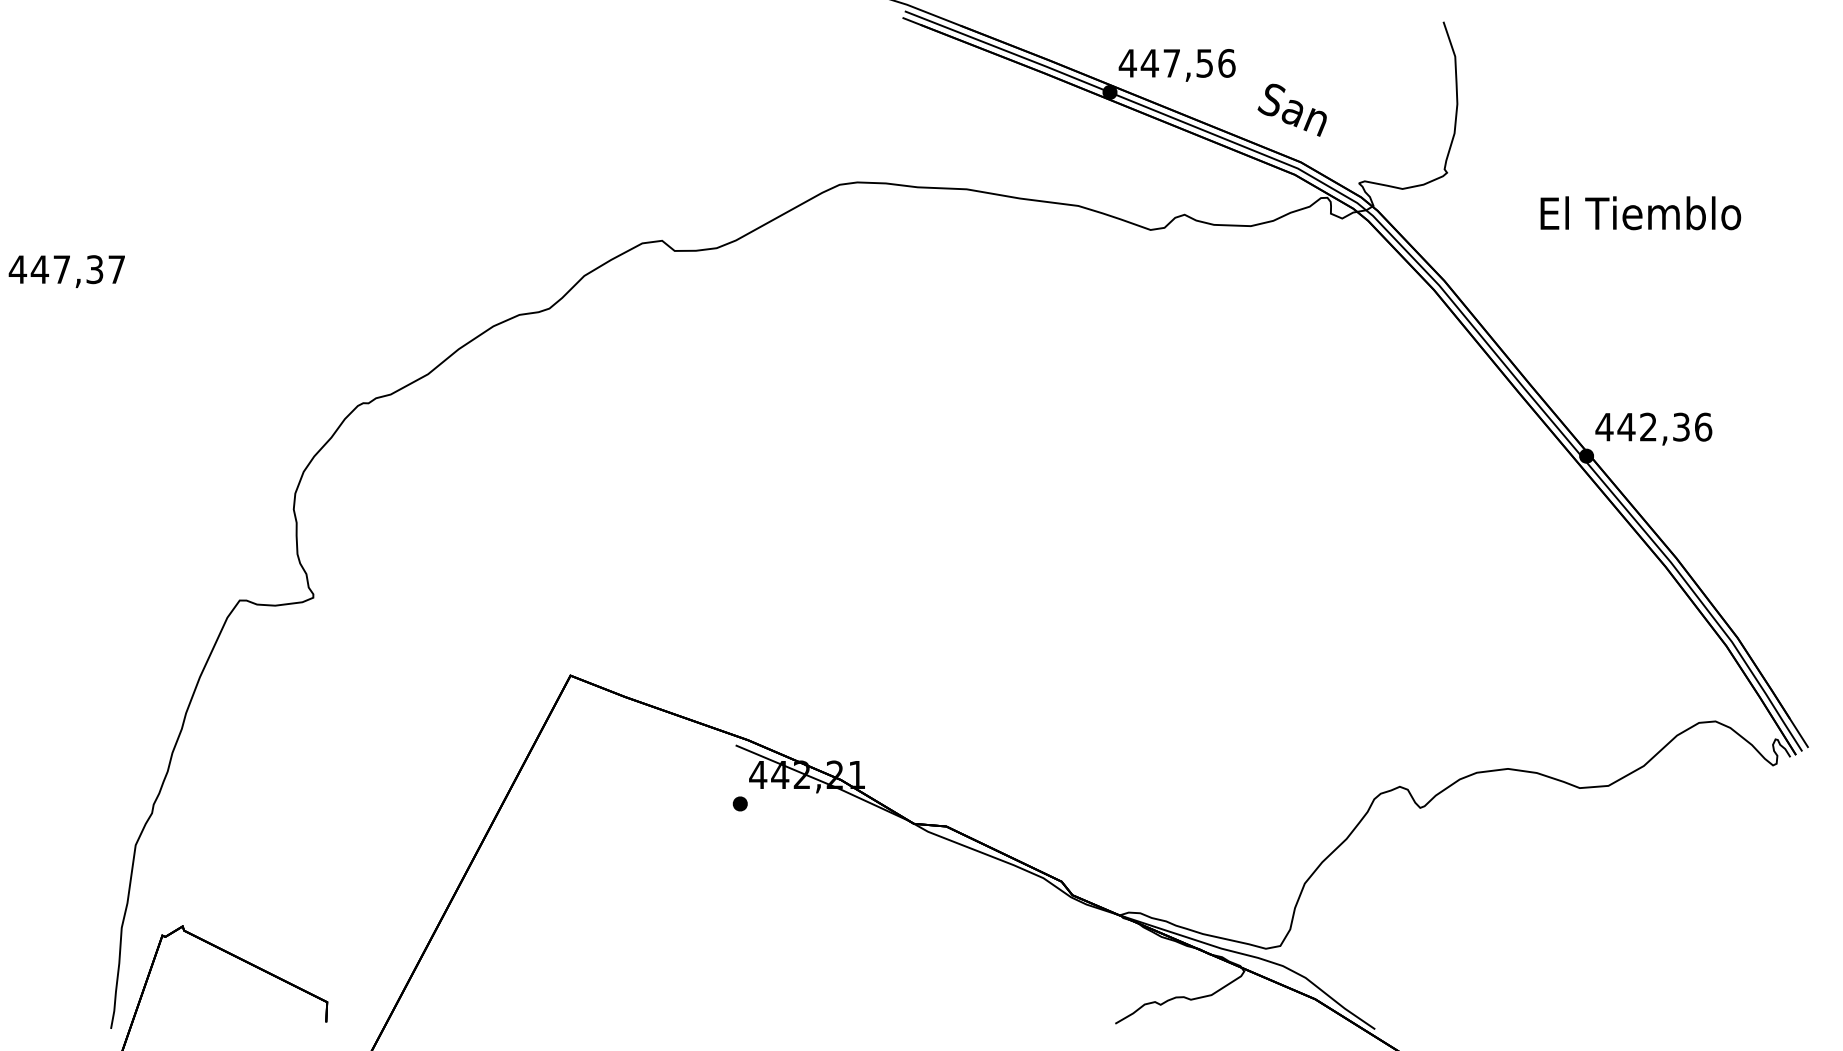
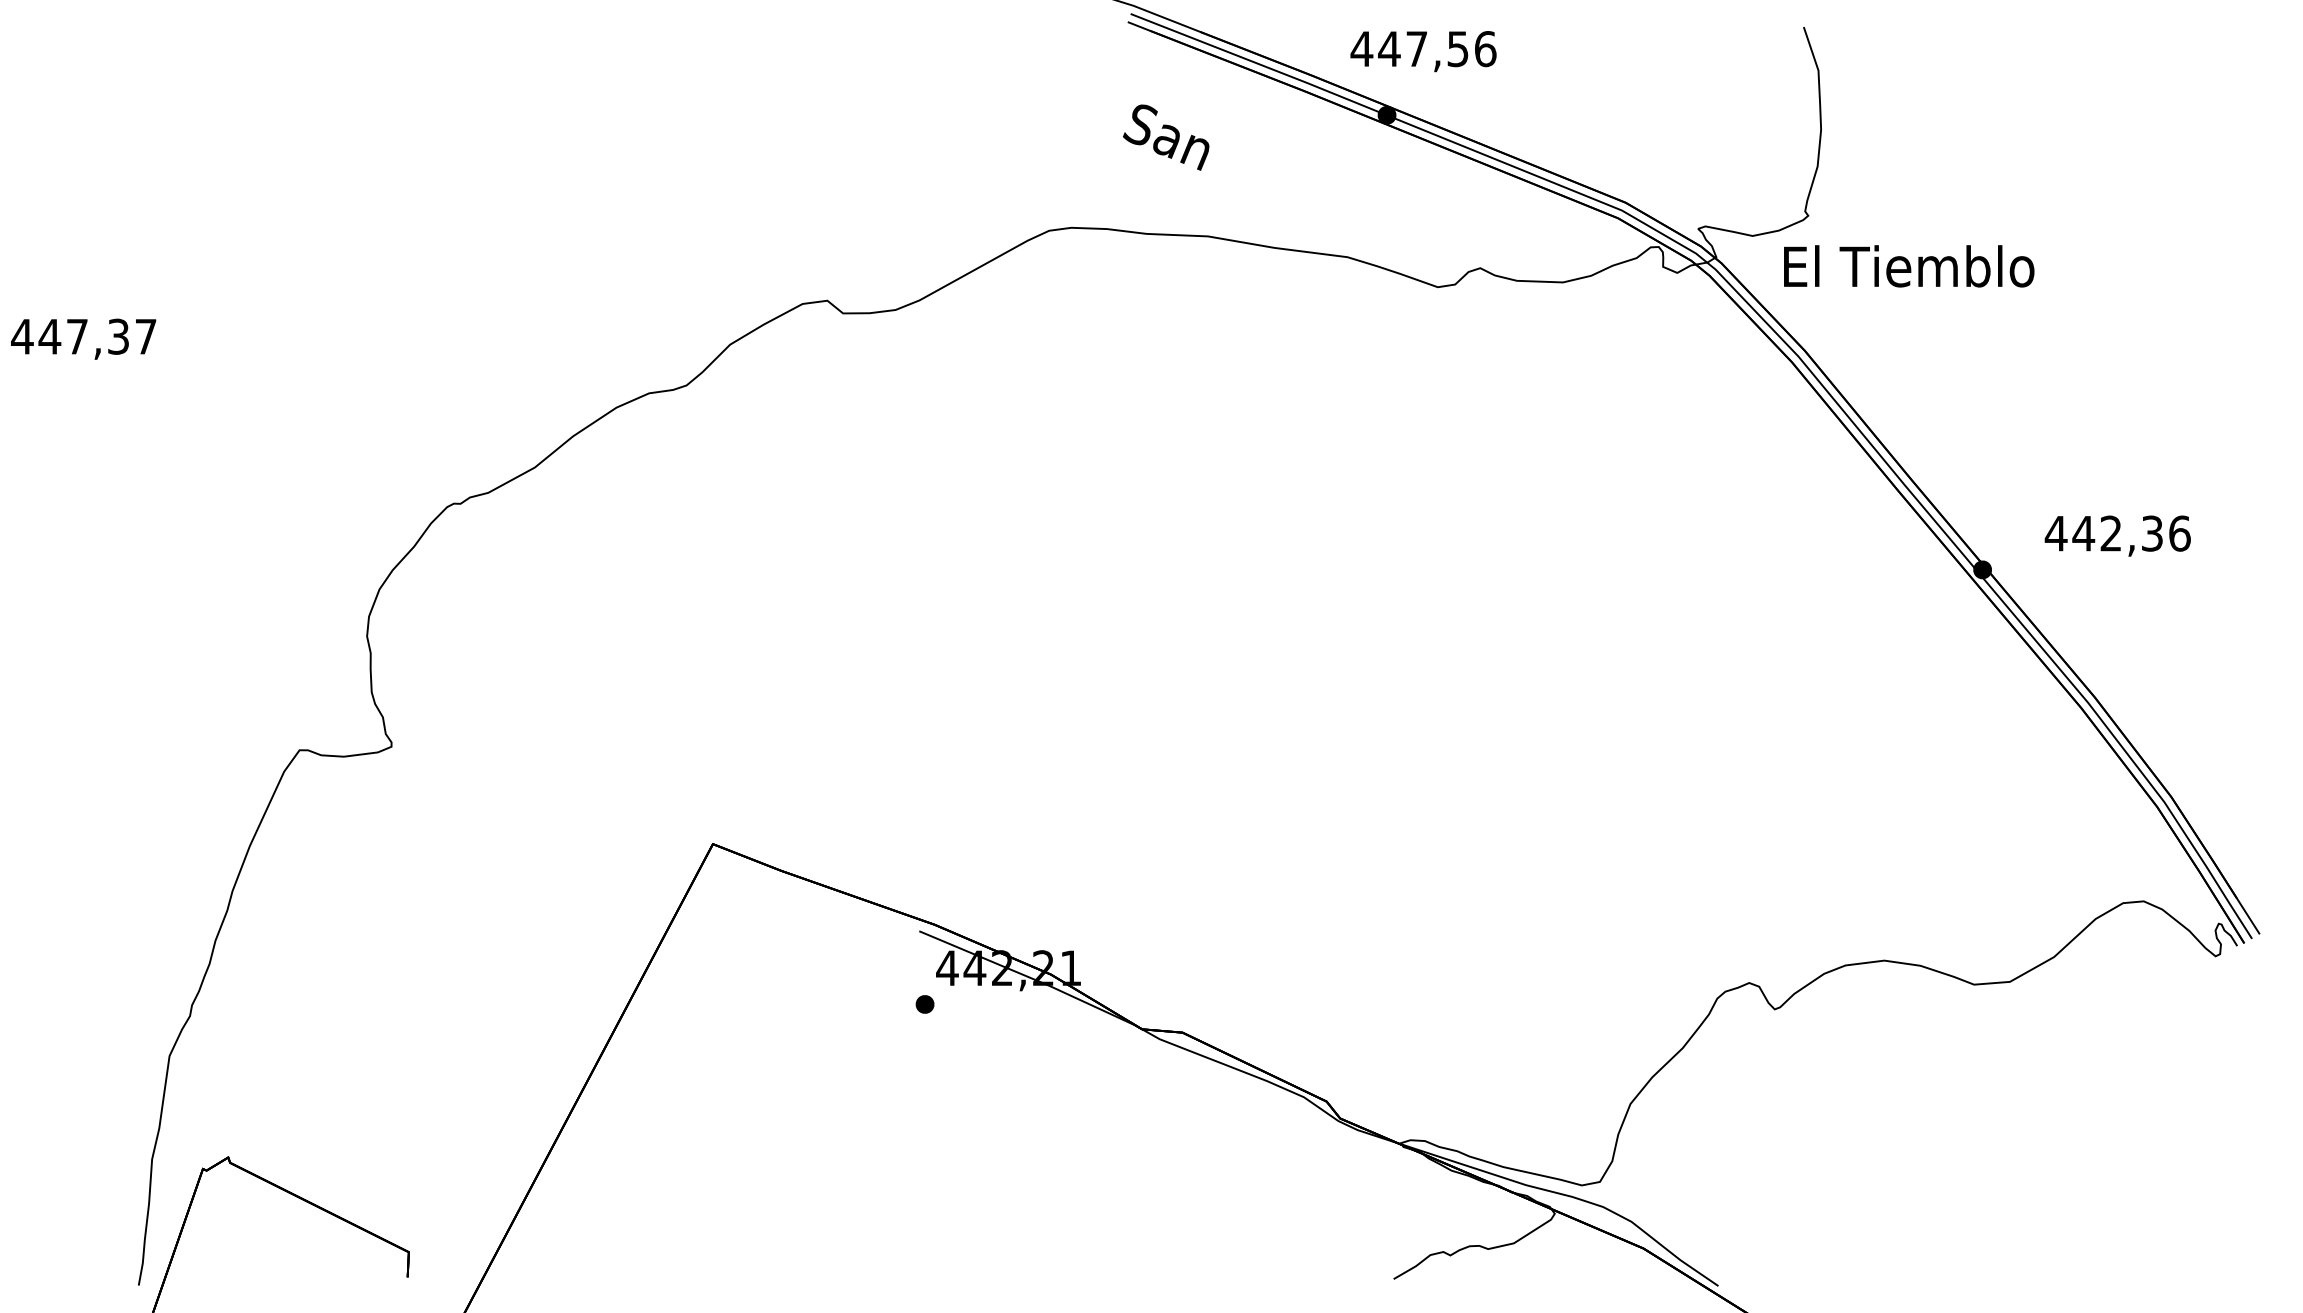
text: (1176, 65) -> (1422, 51), moved
text: (1291, 109) -> (1165, 136), moved
text: (1640, 213) -> (1908, 266), moved
text: (1653, 428) -> (2117, 535), moved

